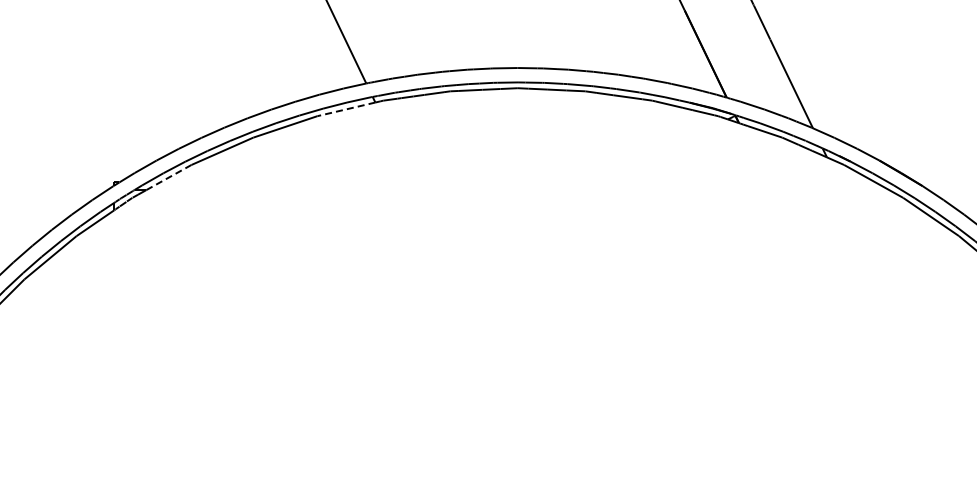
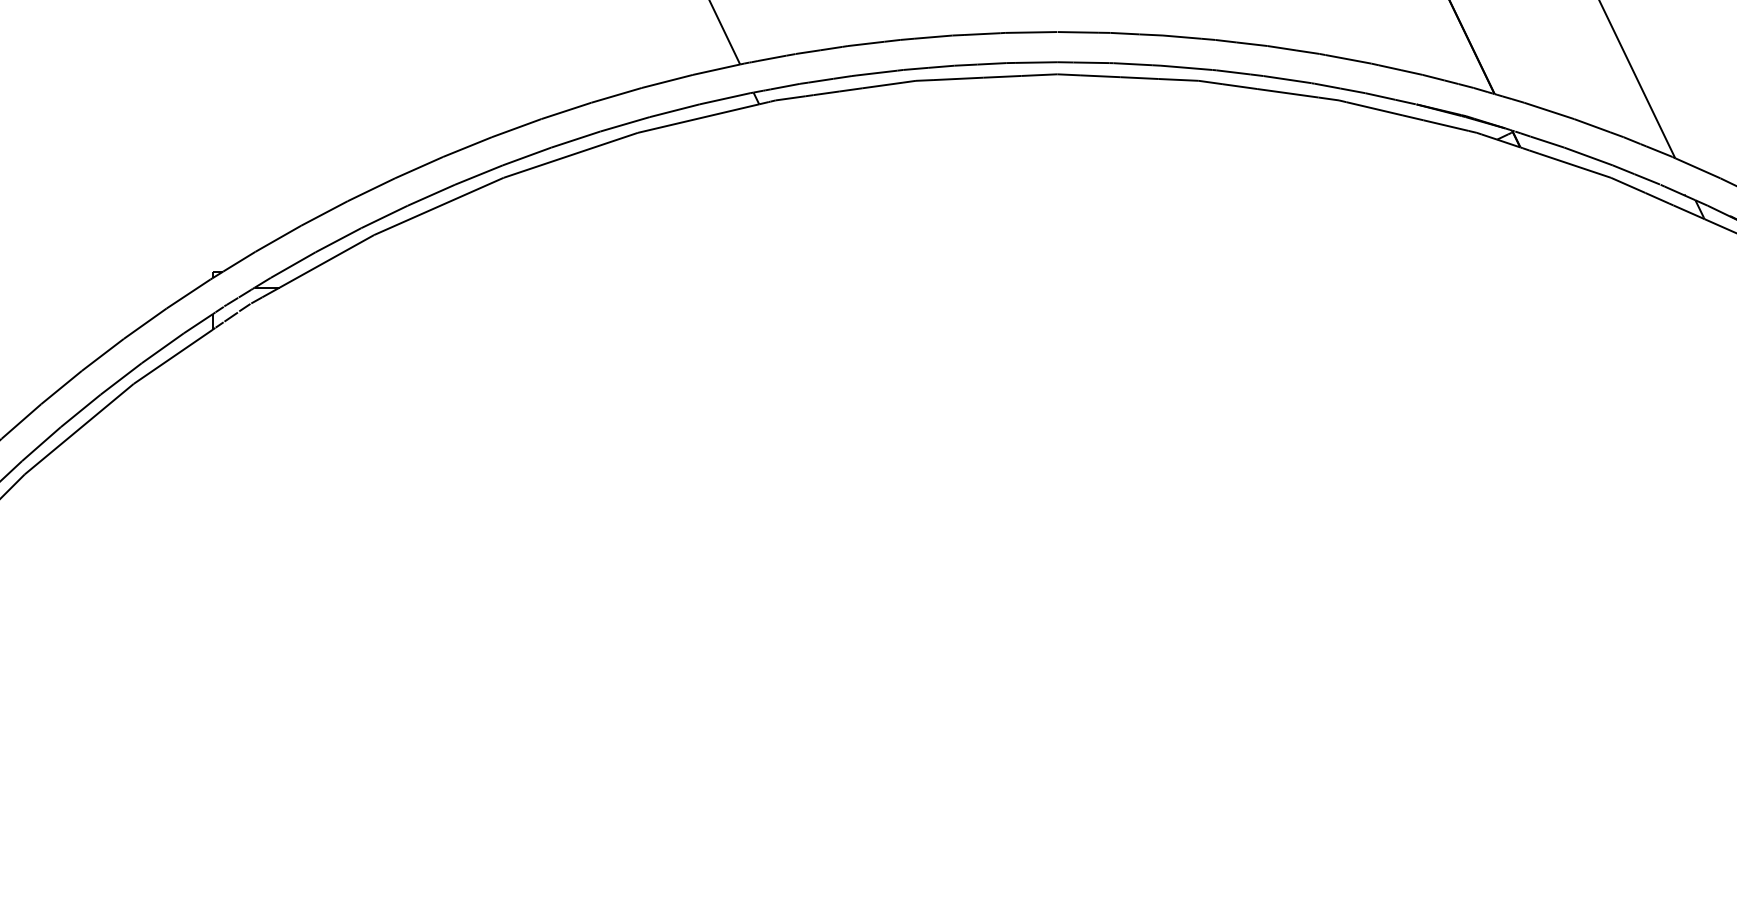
line: (346, 109) -> (698, 118), dashed -> solid
line: (168, 177) -> (326, 261), dashed -> solid

